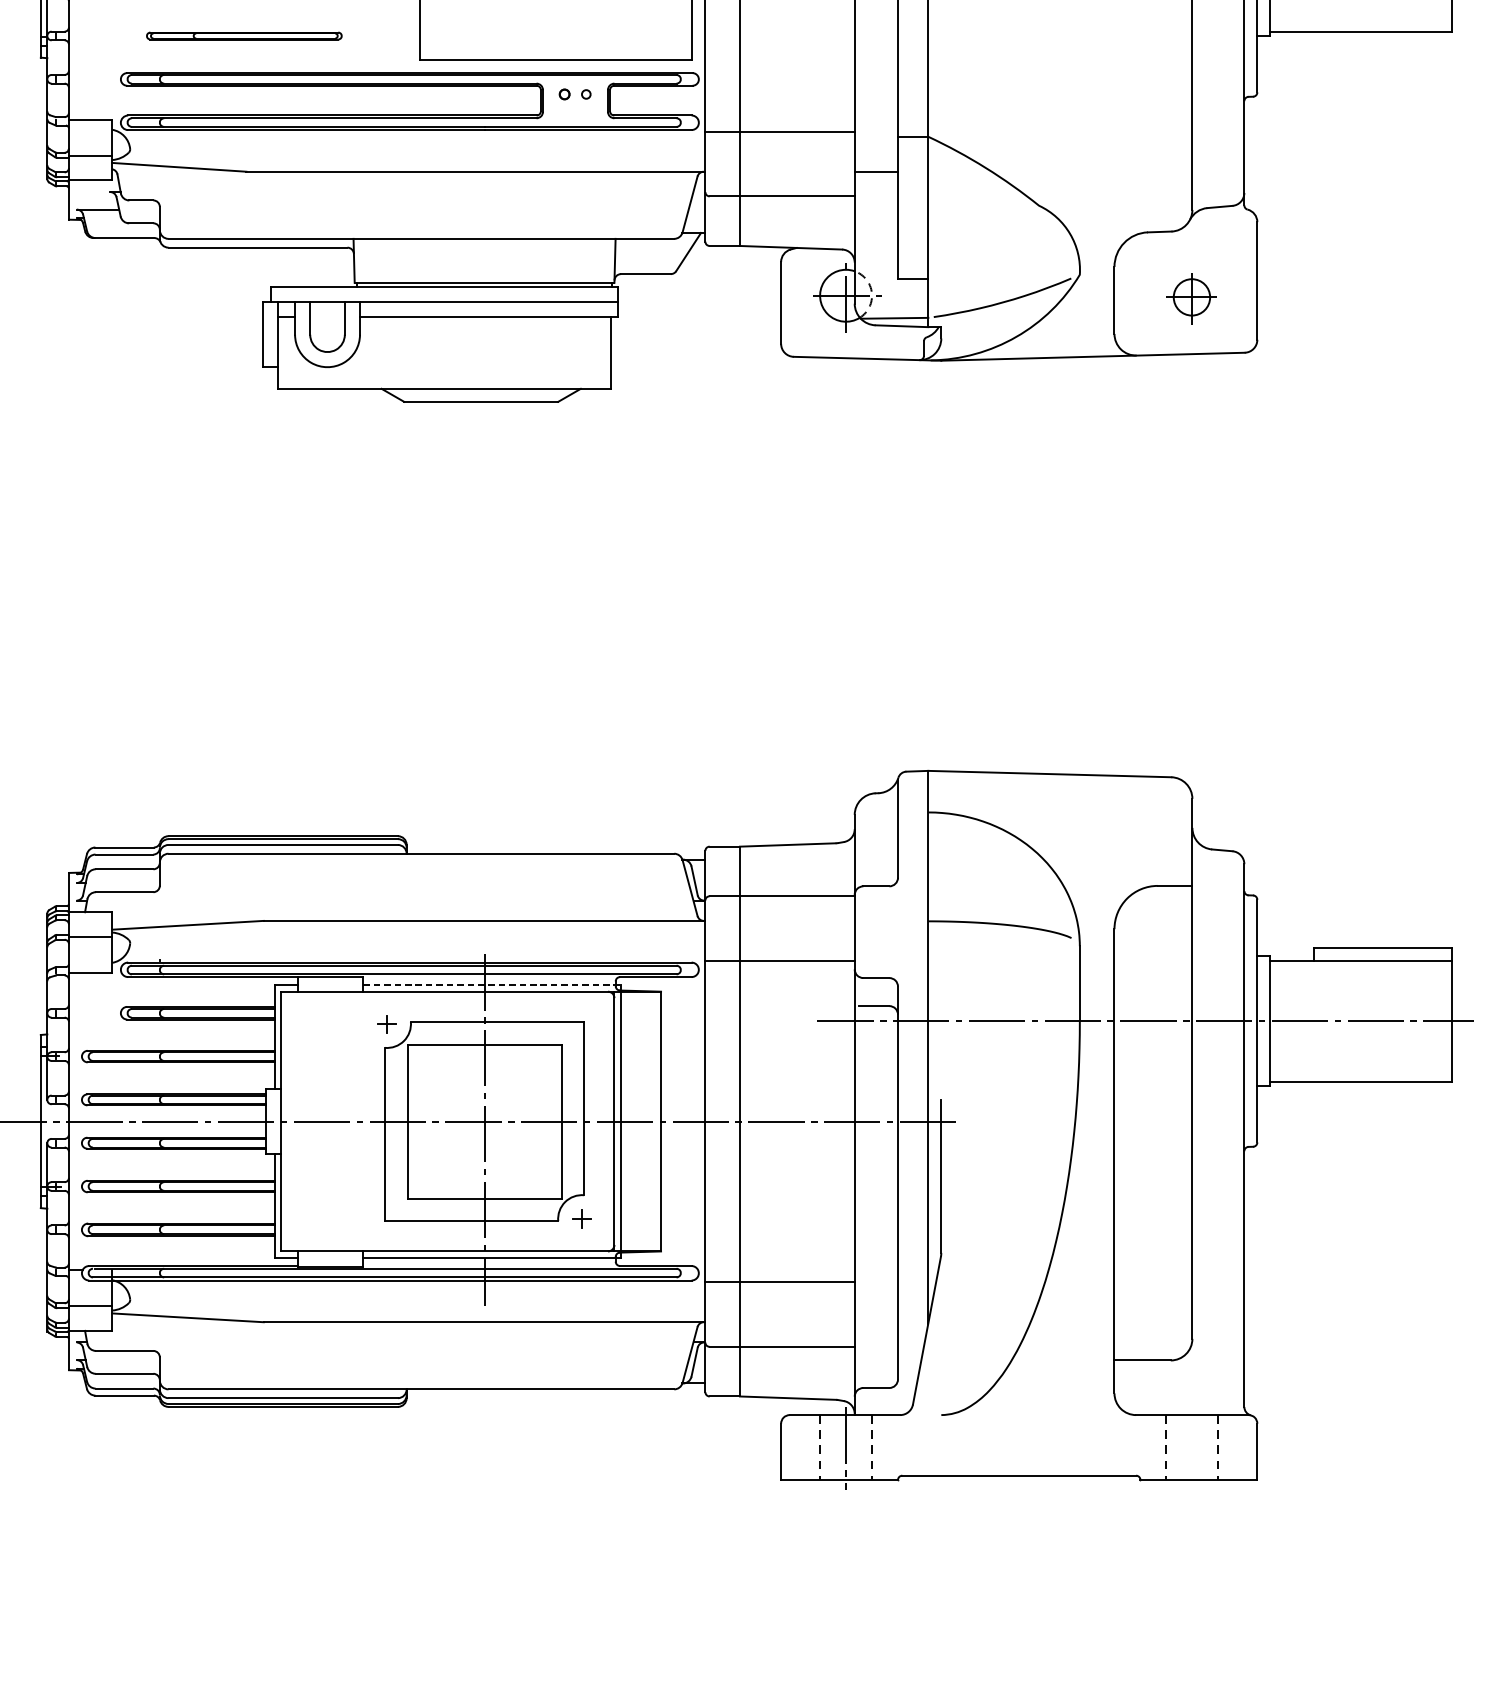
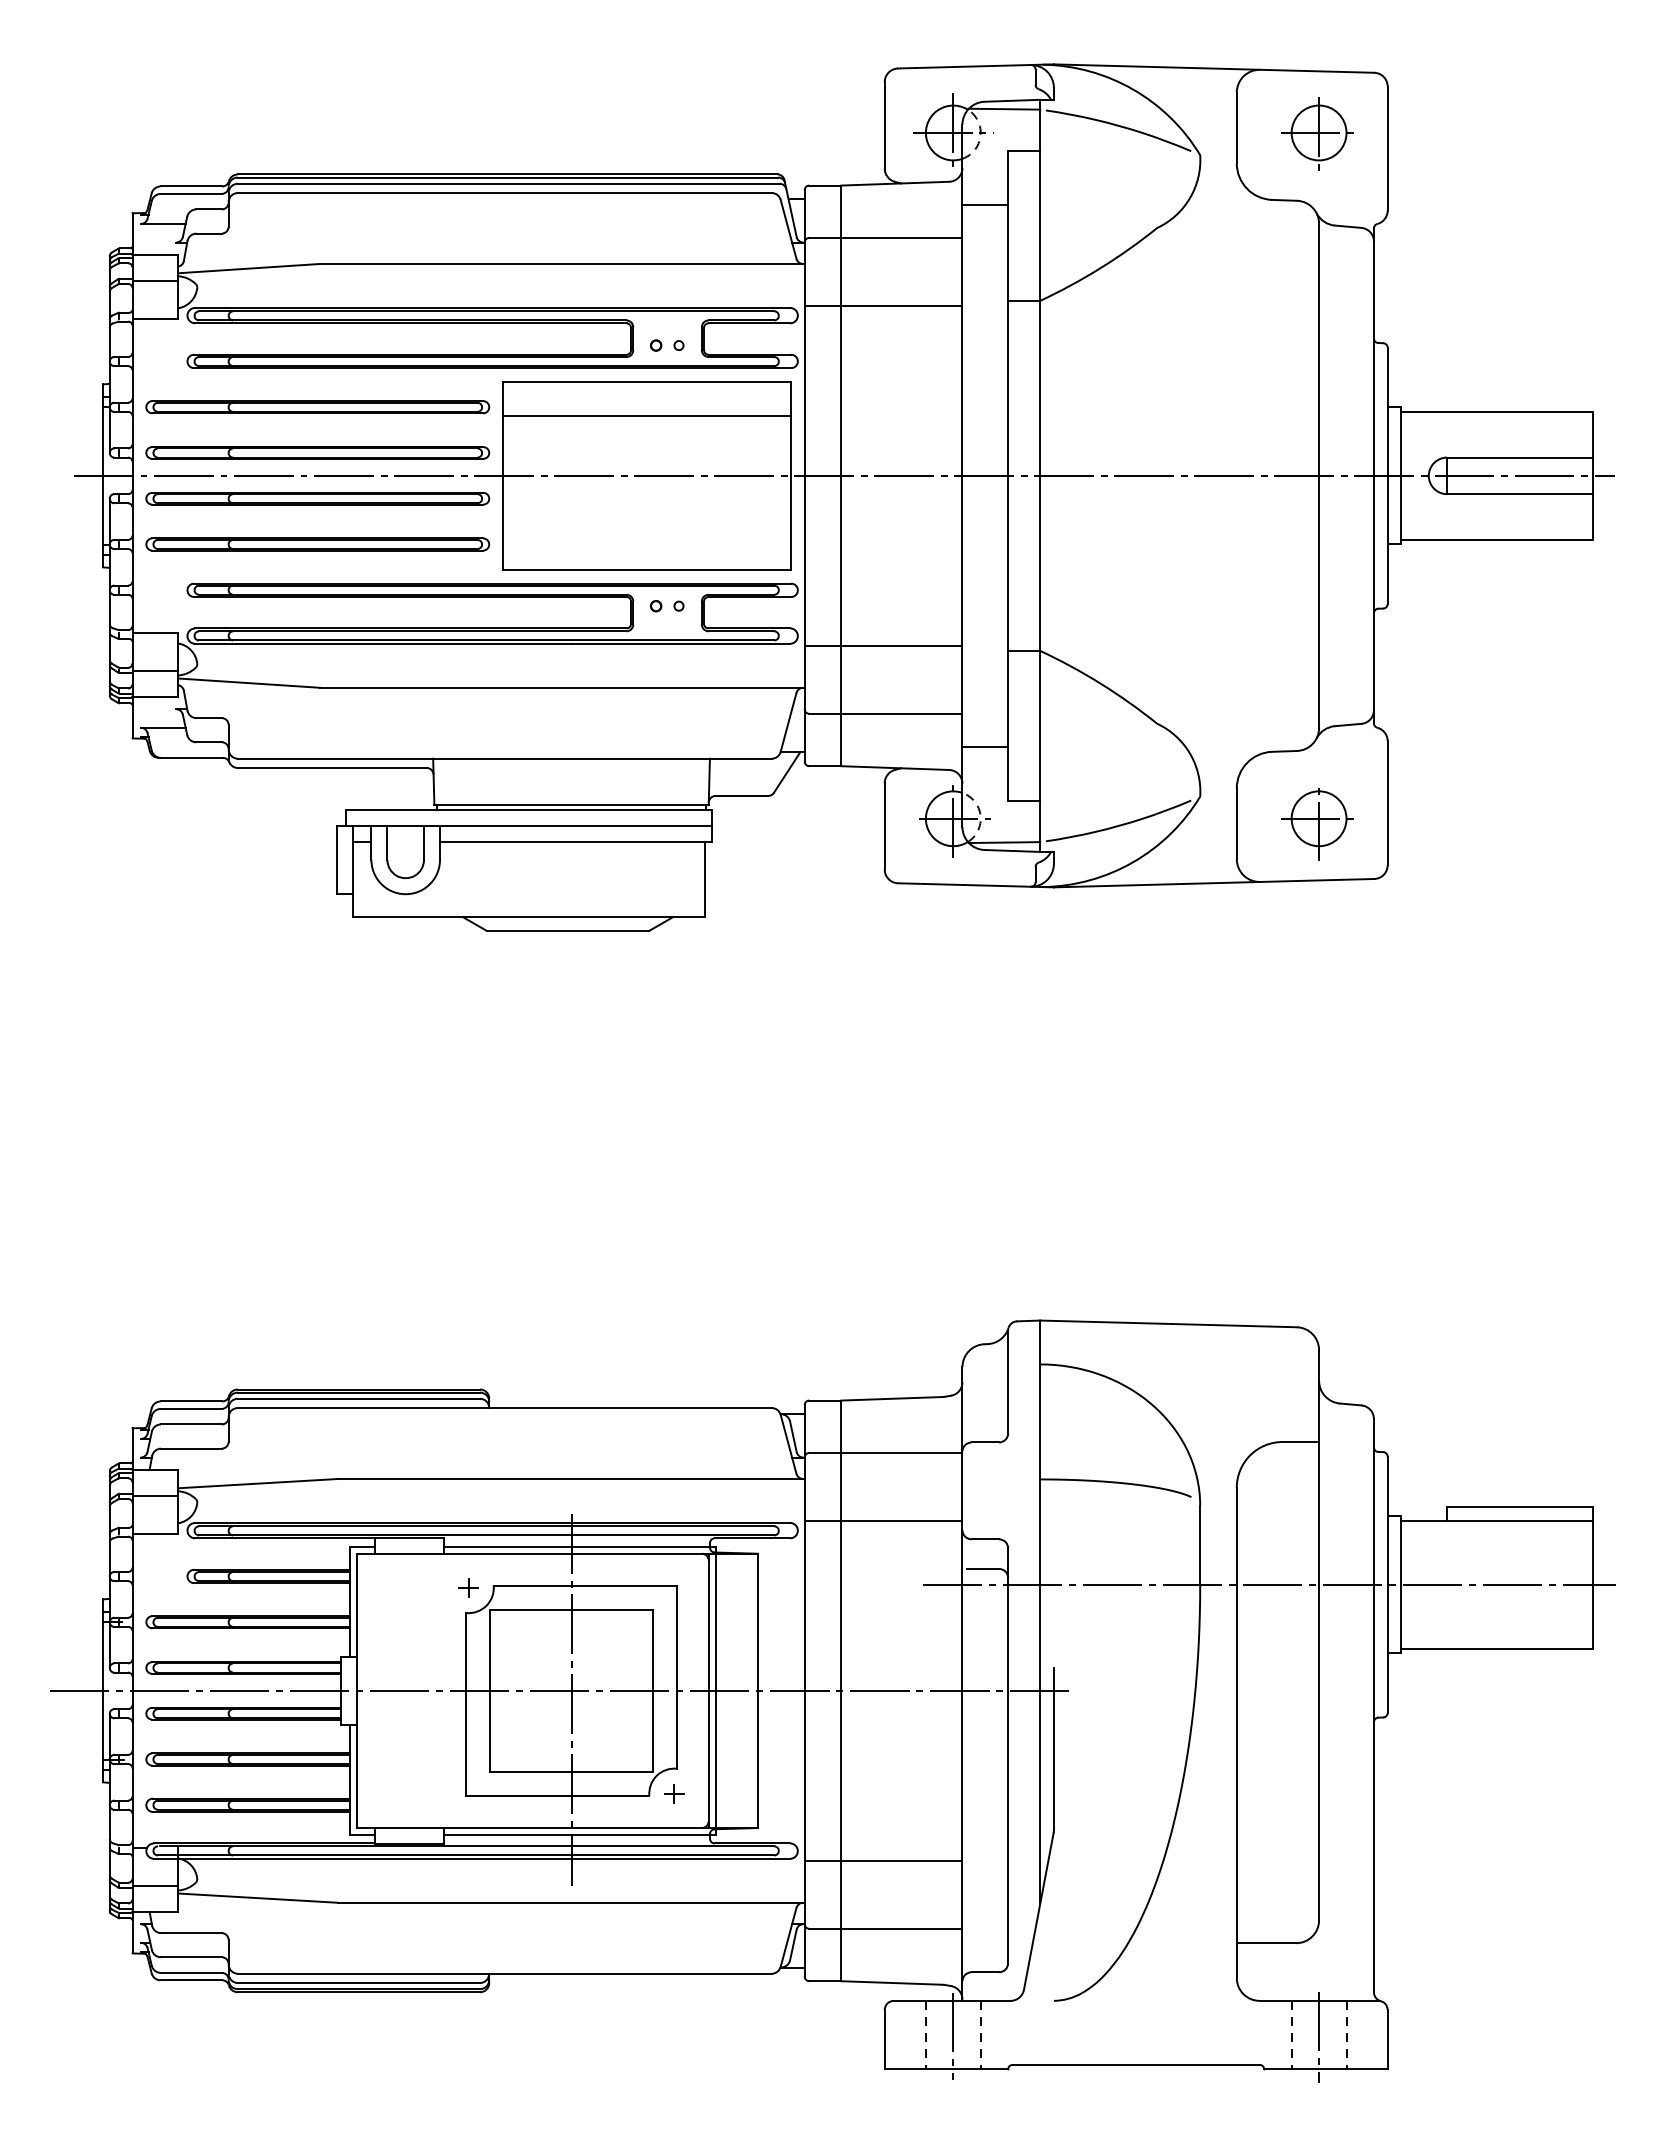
part: (244, 36) -> (317, 544), size x1.67
line: (876, 172) -> (985, 747), moved
part: (1190, 301) -> (1317, 824), size x1.43
line: (493, 984) -> (580, 1546), dashed -> solid
line: (1192, 1448) -> (1319, 2036), added

